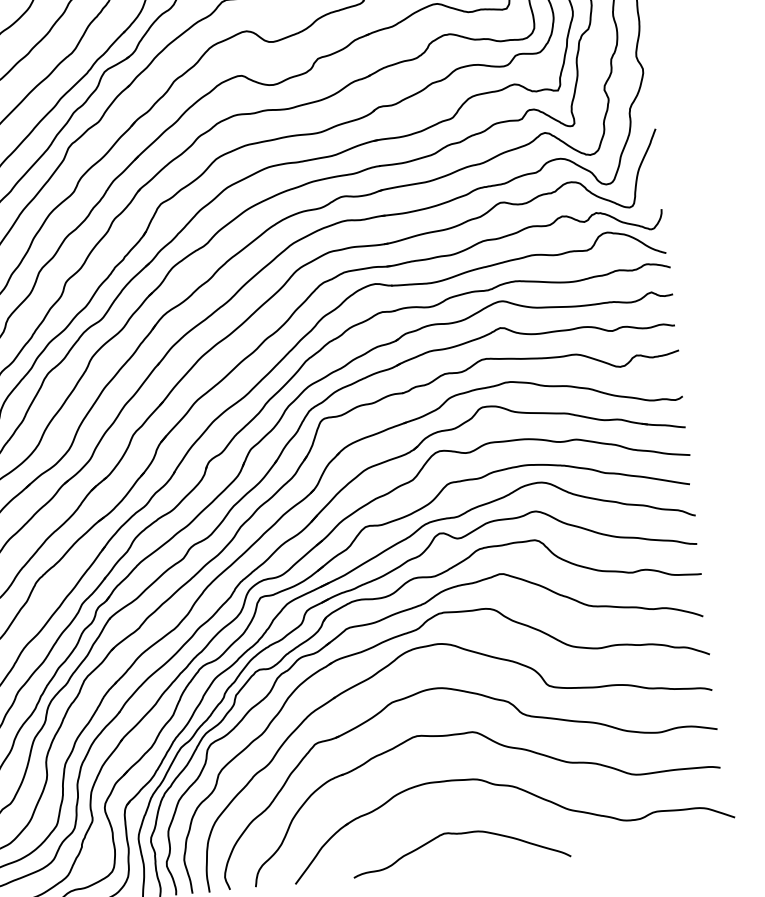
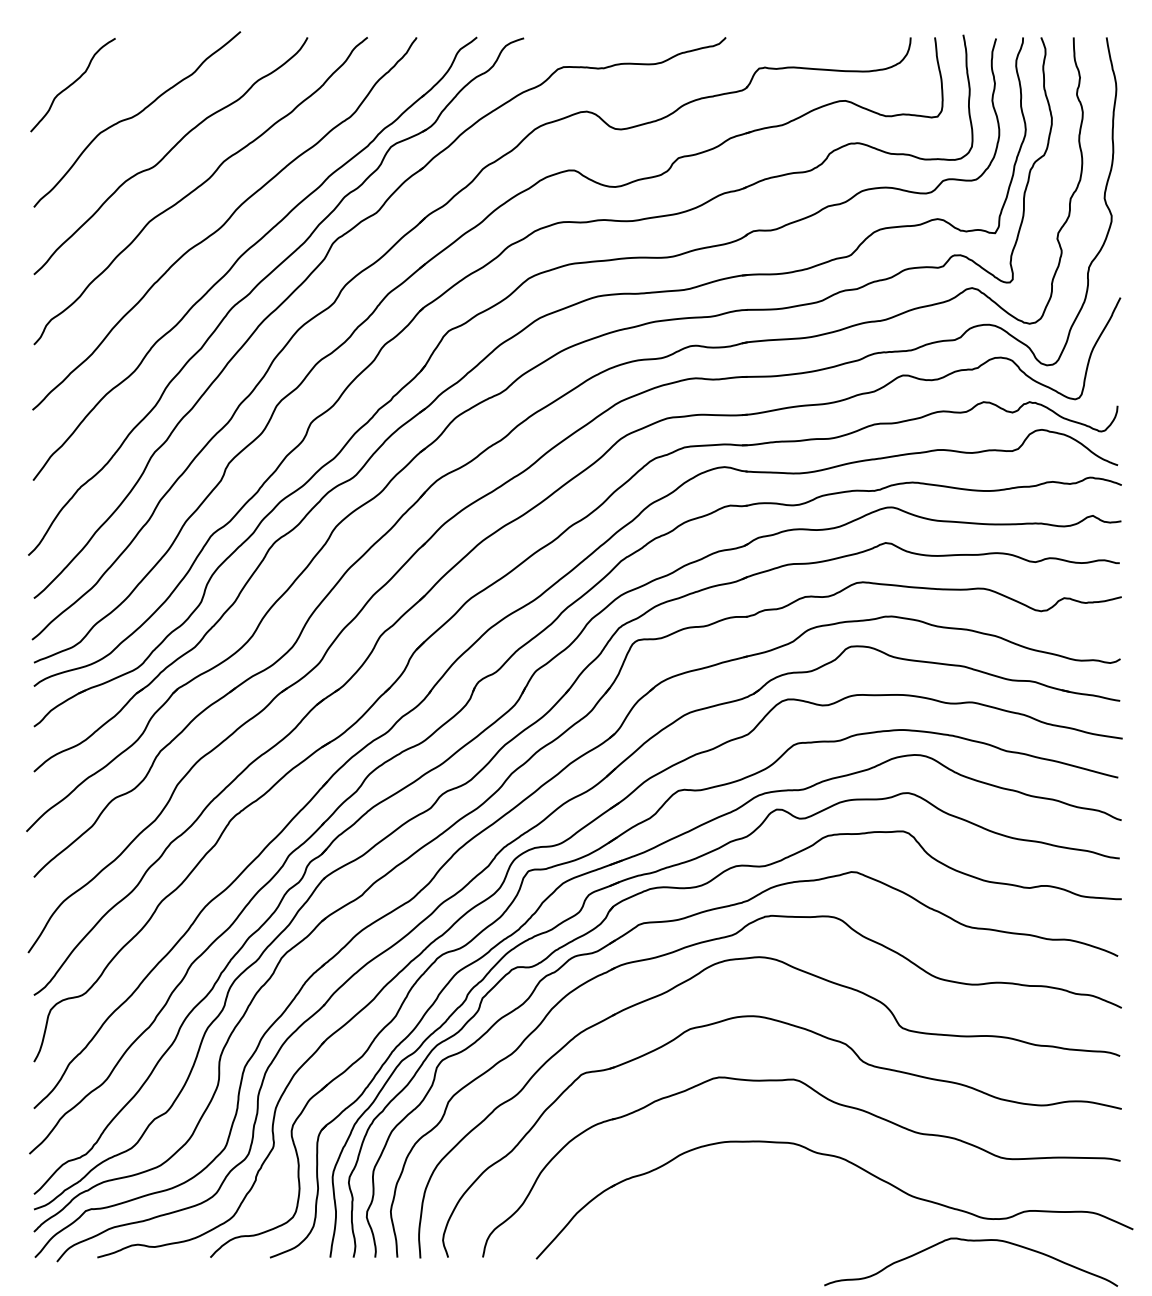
curve: (459, 834) -> (971, 1241), moved

